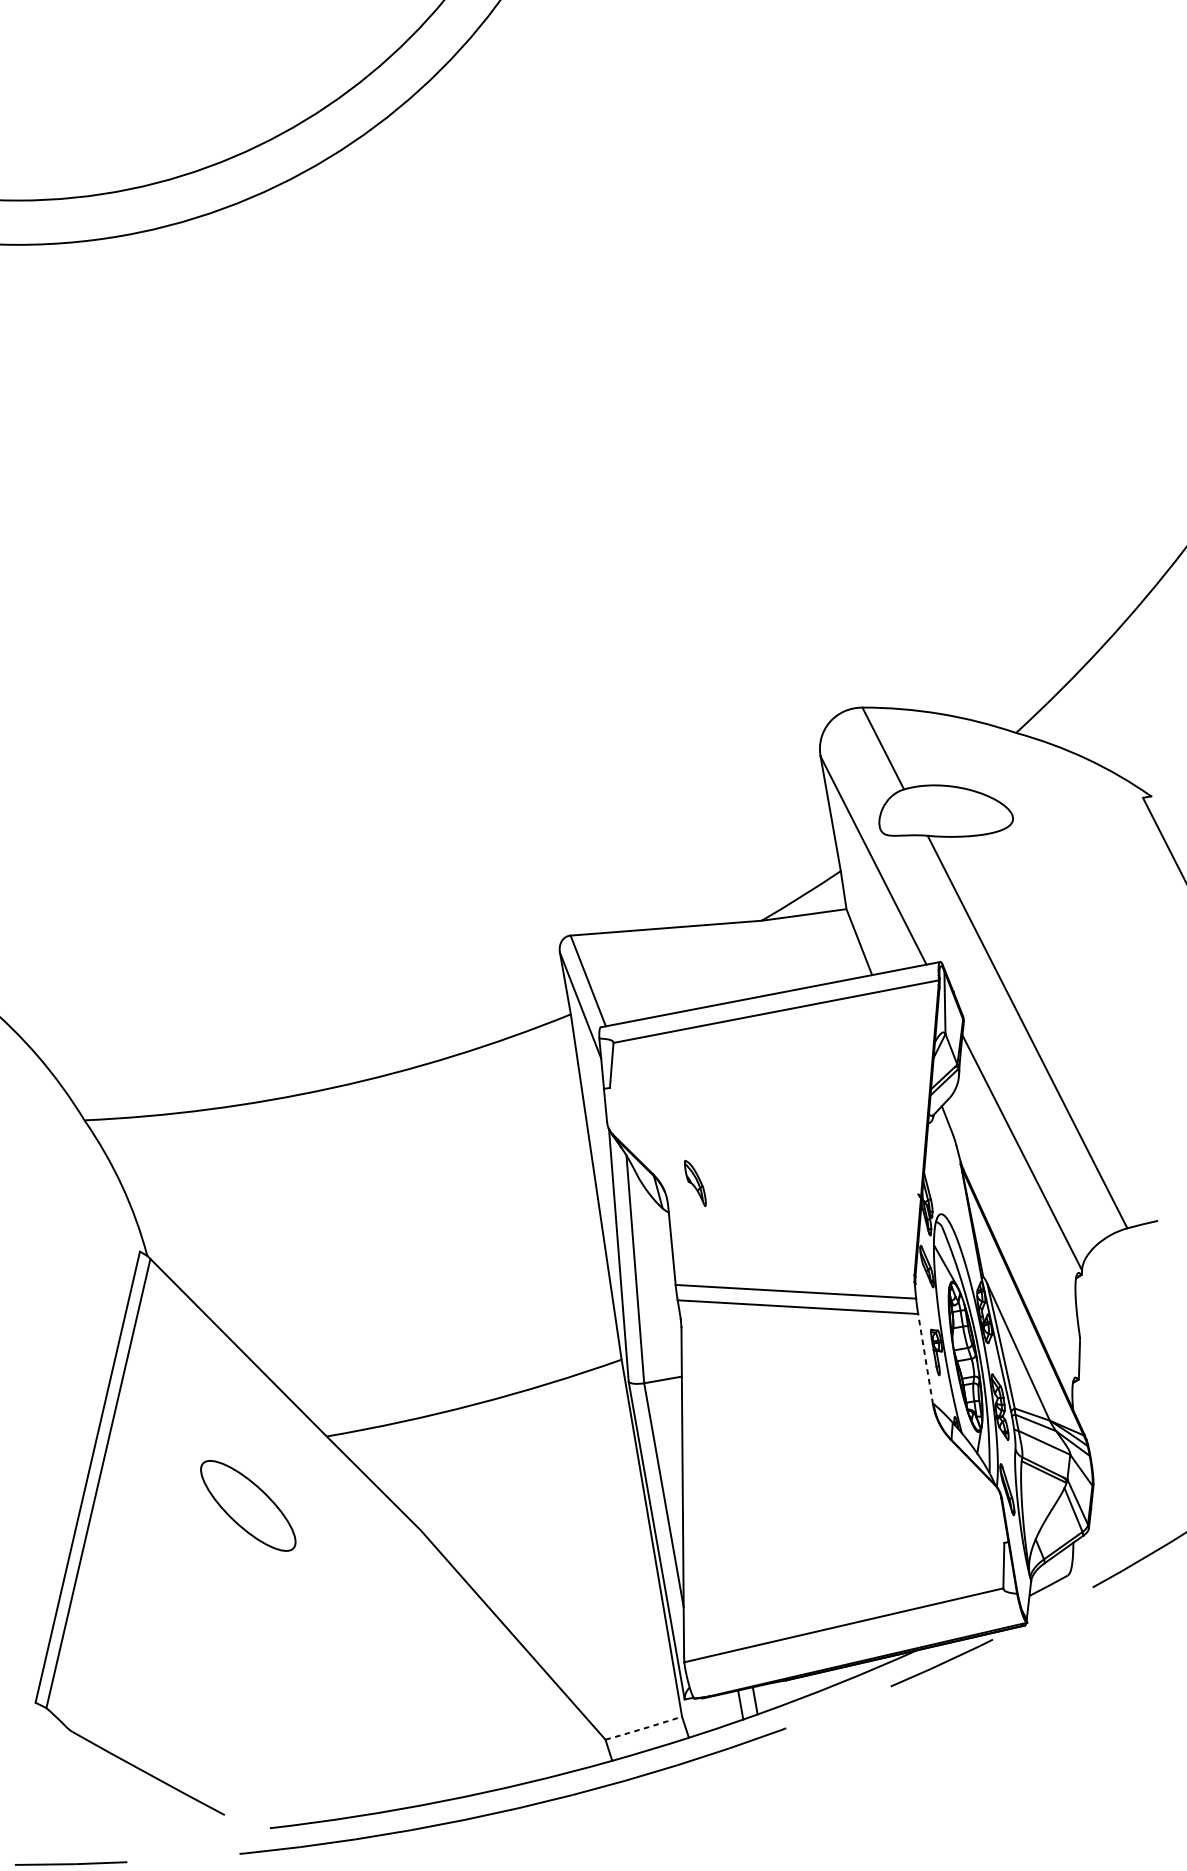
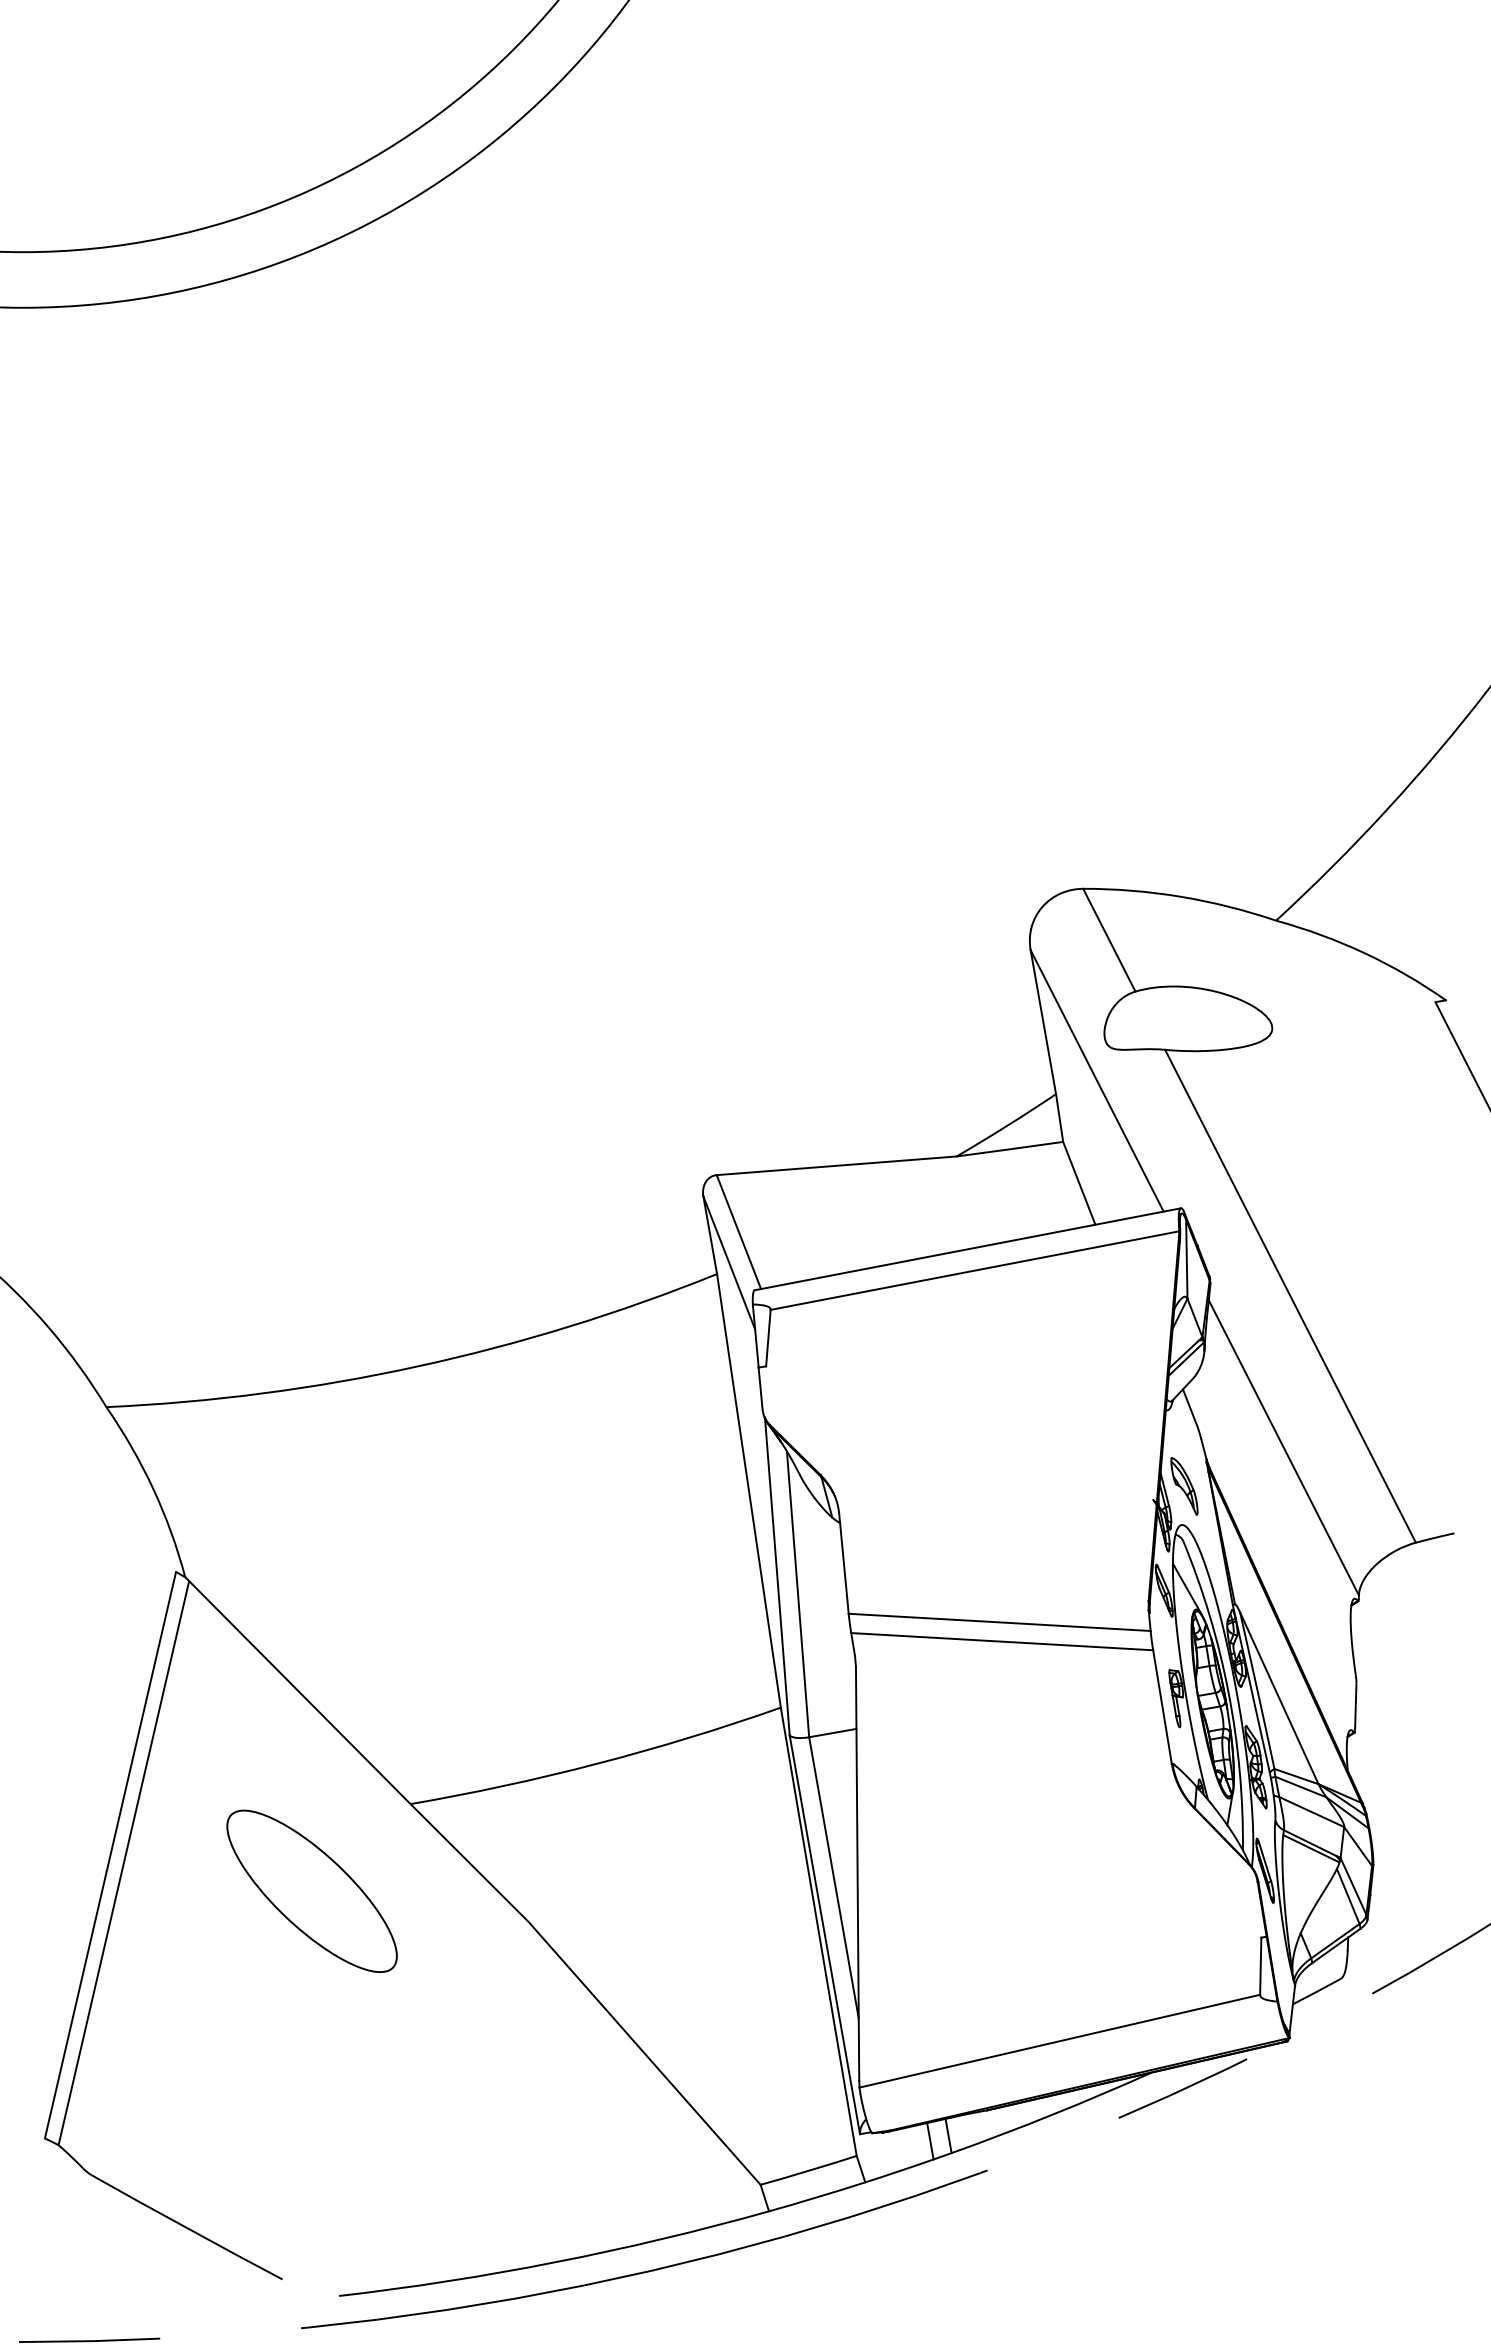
part: (695, 1183) -> (1184, 1486), moved
line: (925, 1358) -> (1162, 1706), dashed -> solid
part: (247, 1505) -> (311, 1890), size x1.43
arc: (643, 1728) -> (808, 2170), dashed -> solid

